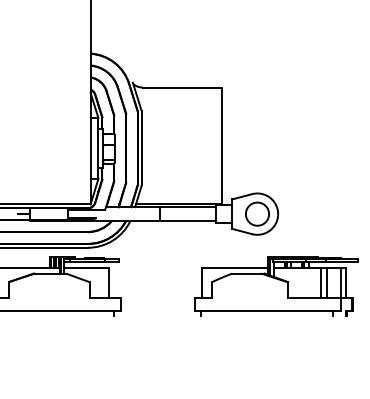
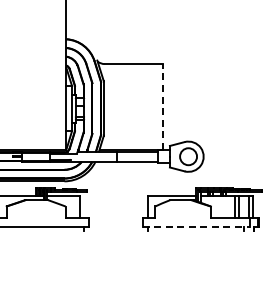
line: (221, 145) -> (162, 106), solid -> dashed
line: (268, 310) -> (196, 227), solid -> dashed

